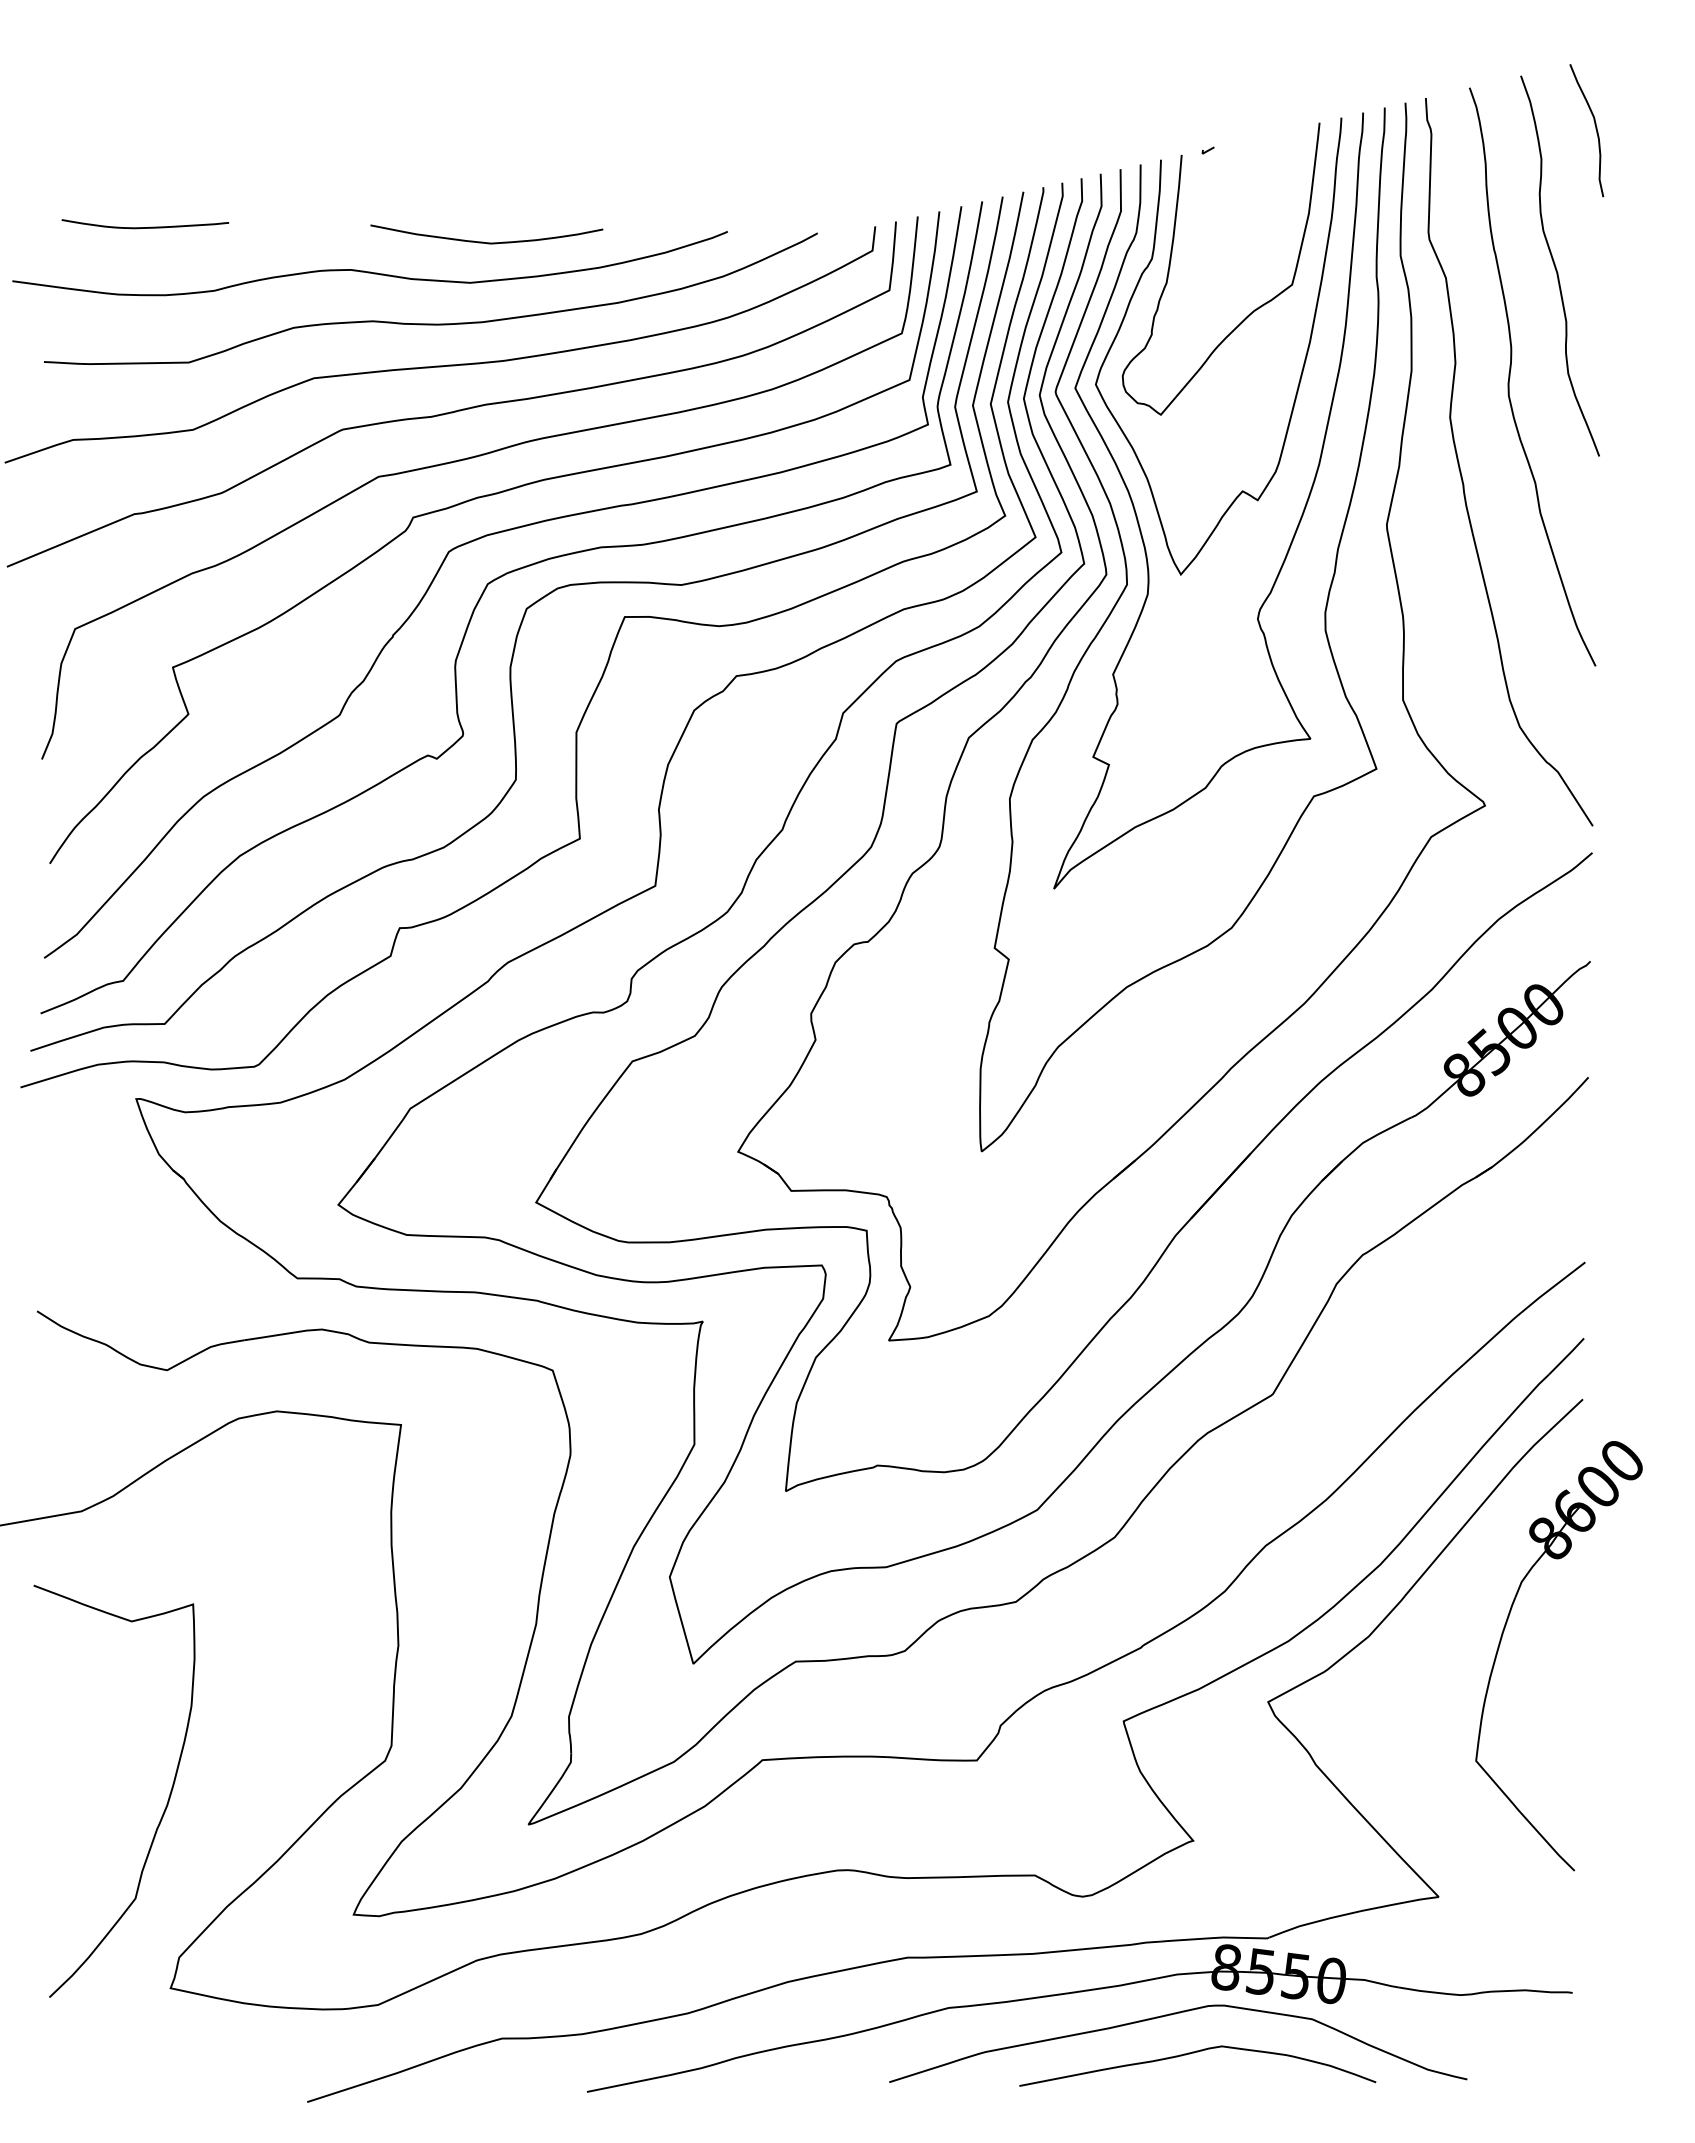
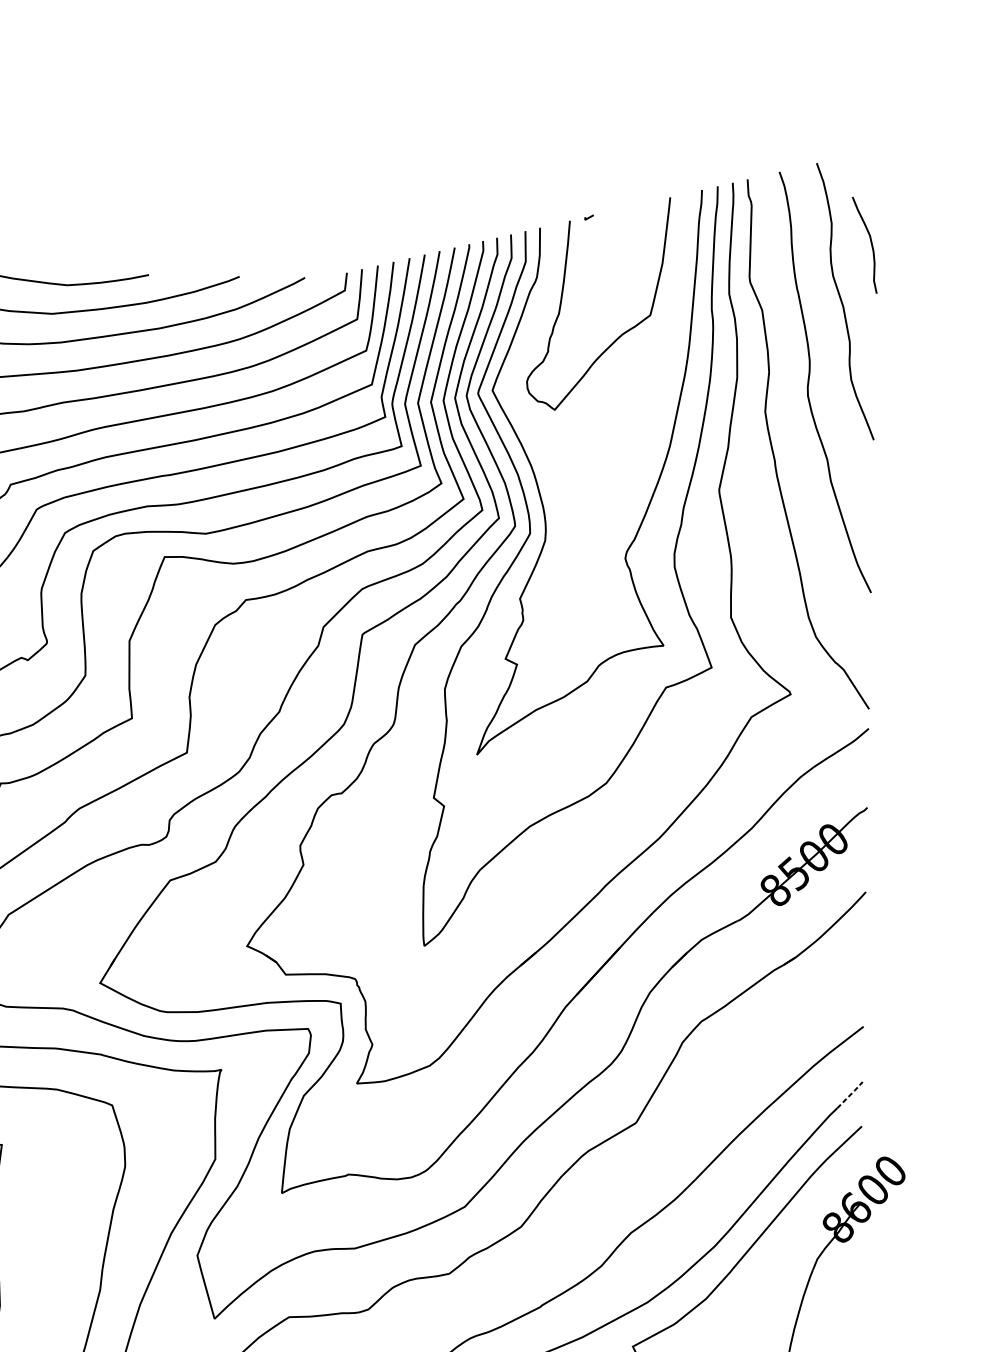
curve: (1595, 129) -> (871, 244), moved
curve: (1302, 366) -> (657, 374), removed
line: (1567, 1355) -> (850, 1094), solid -> dashed

